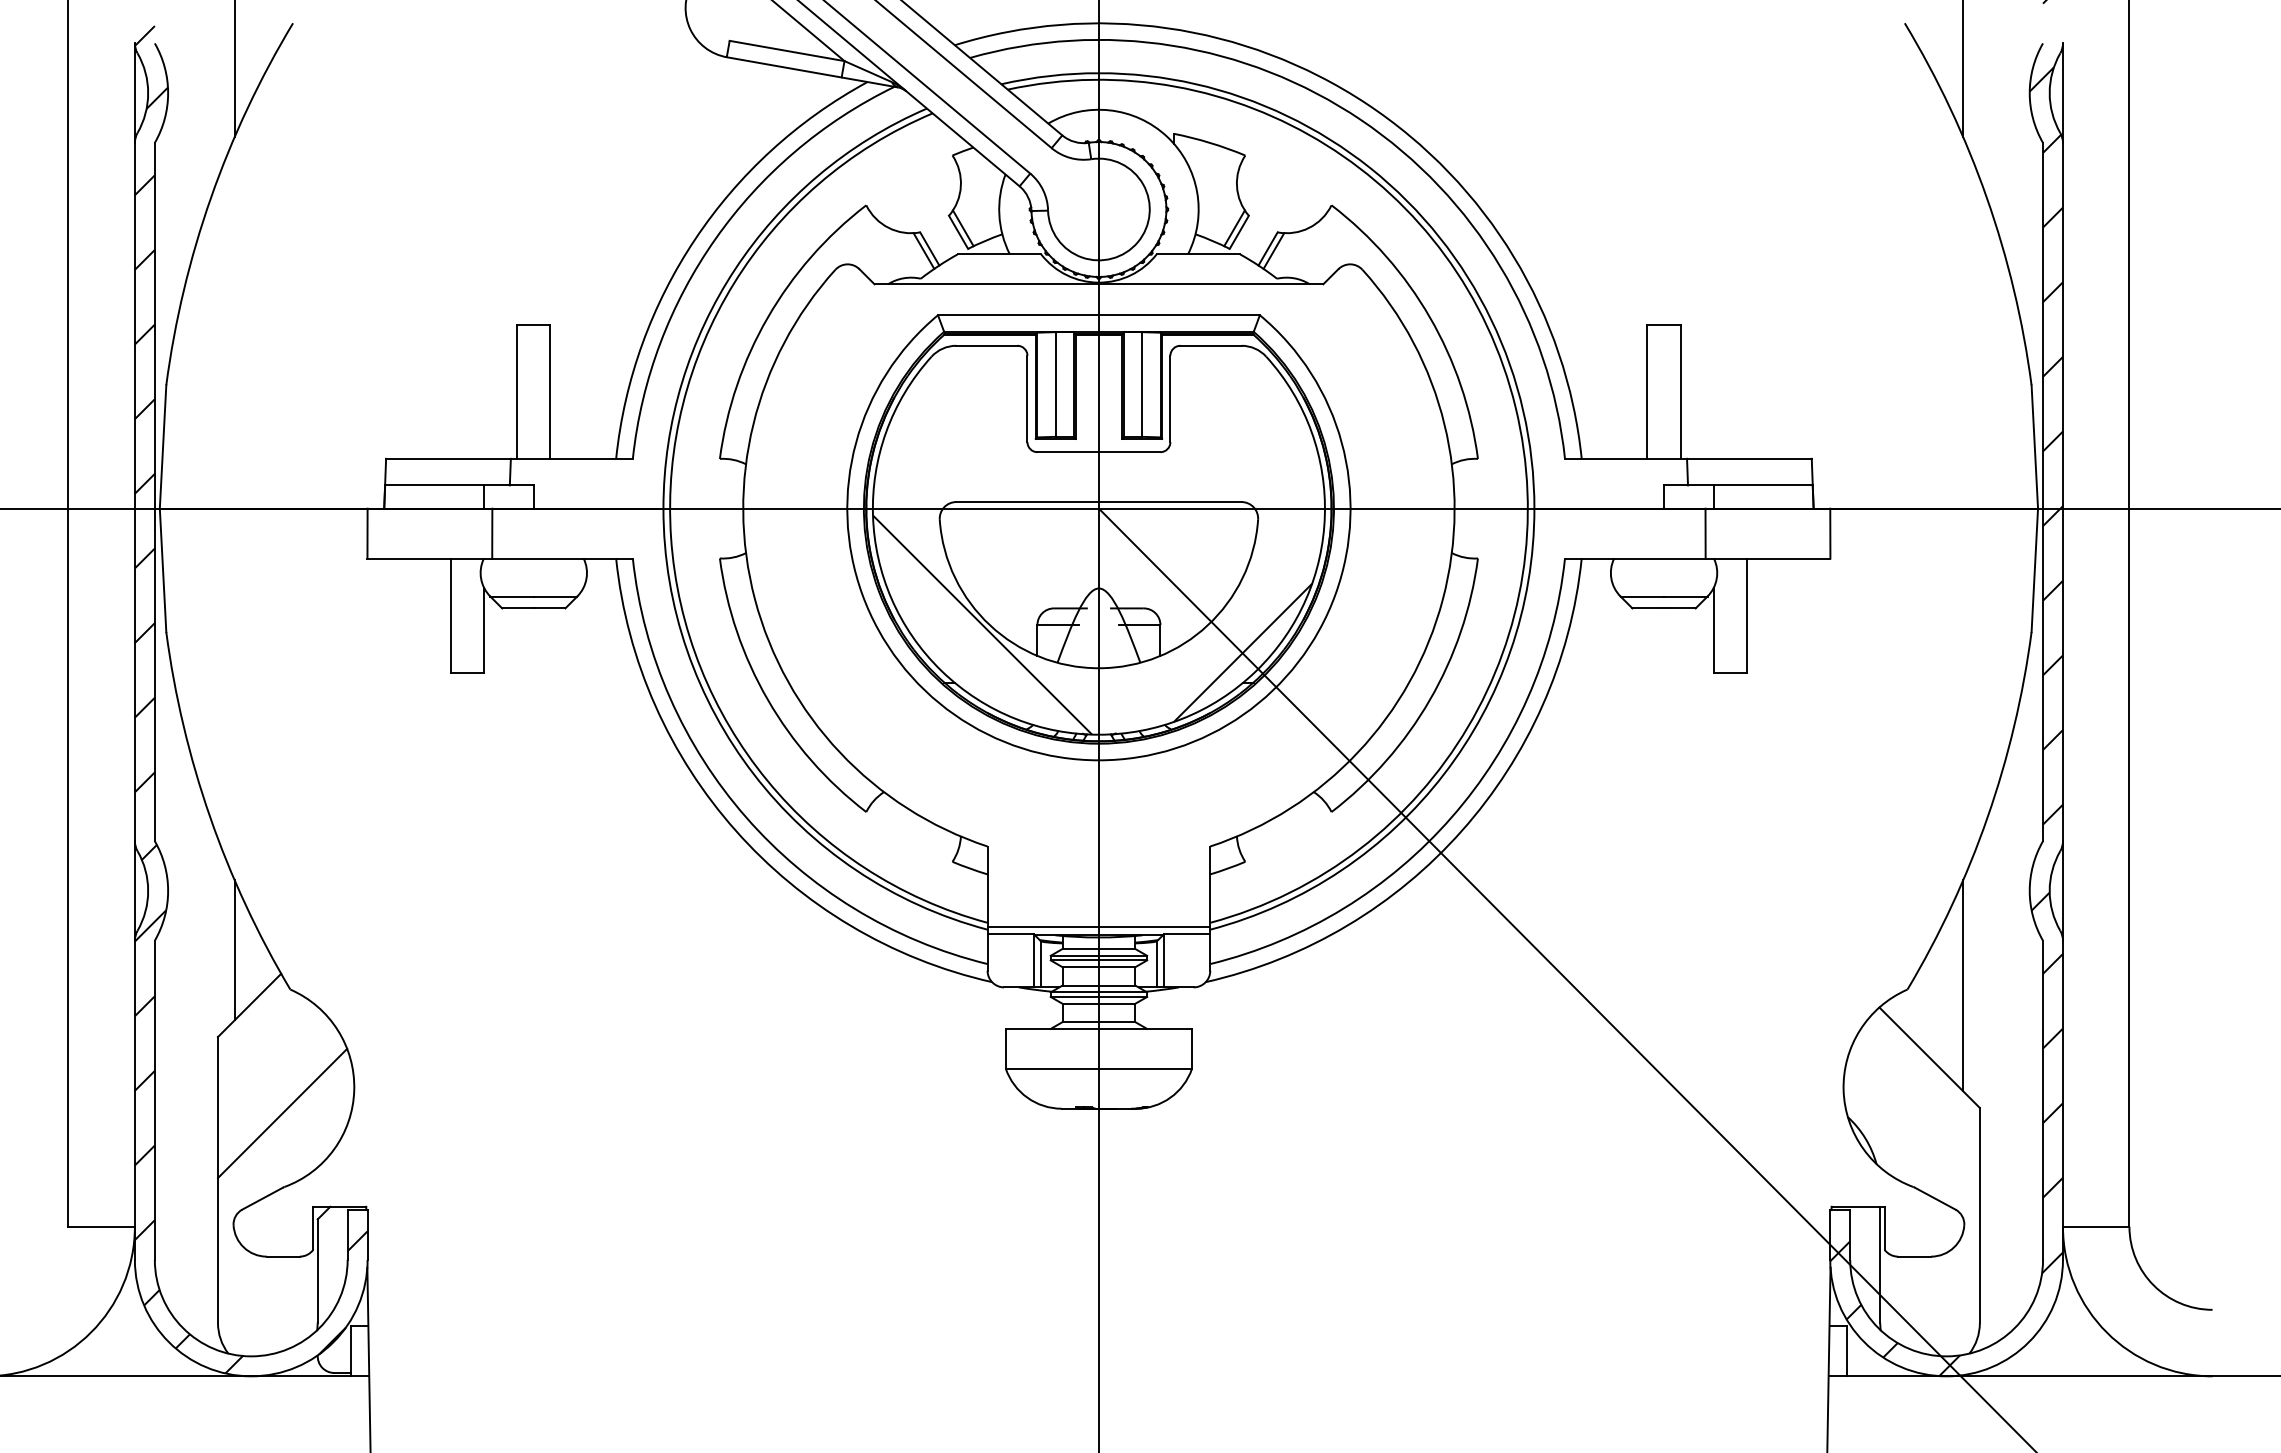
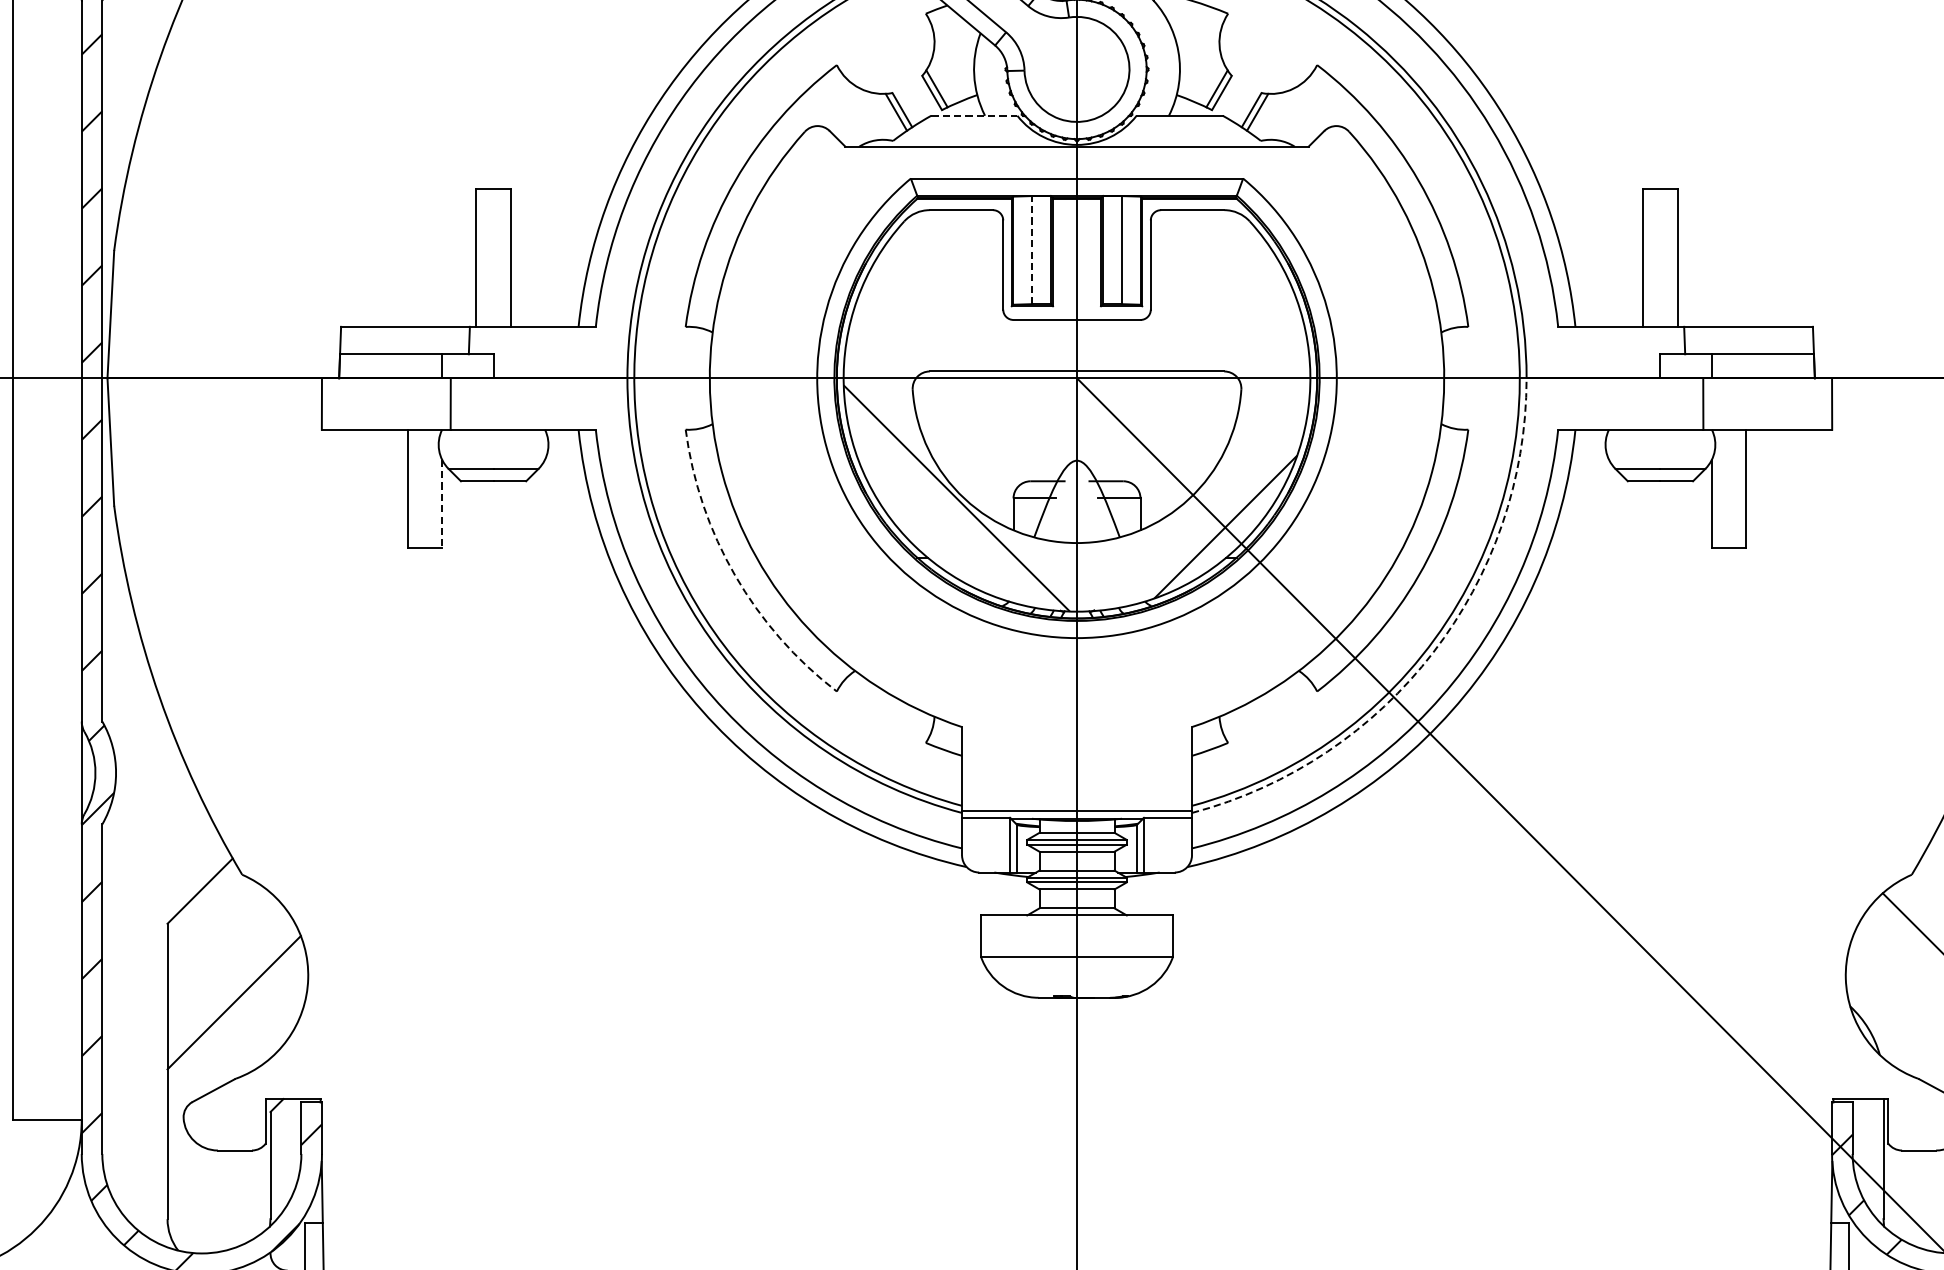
line: (999, 254) -> (974, 115), solid -> dashed
line: (1055, 384) -> (1032, 250), solid -> dashed
line: (483, 630) -> (441, 504), solid -> dashed
arc: (767, 699) -> (734, 575), solid -> dashed
arc: (1444, 774) -> (1433, 652), solid -> dashed
line: (234, 950) -> (184, 834), removed

